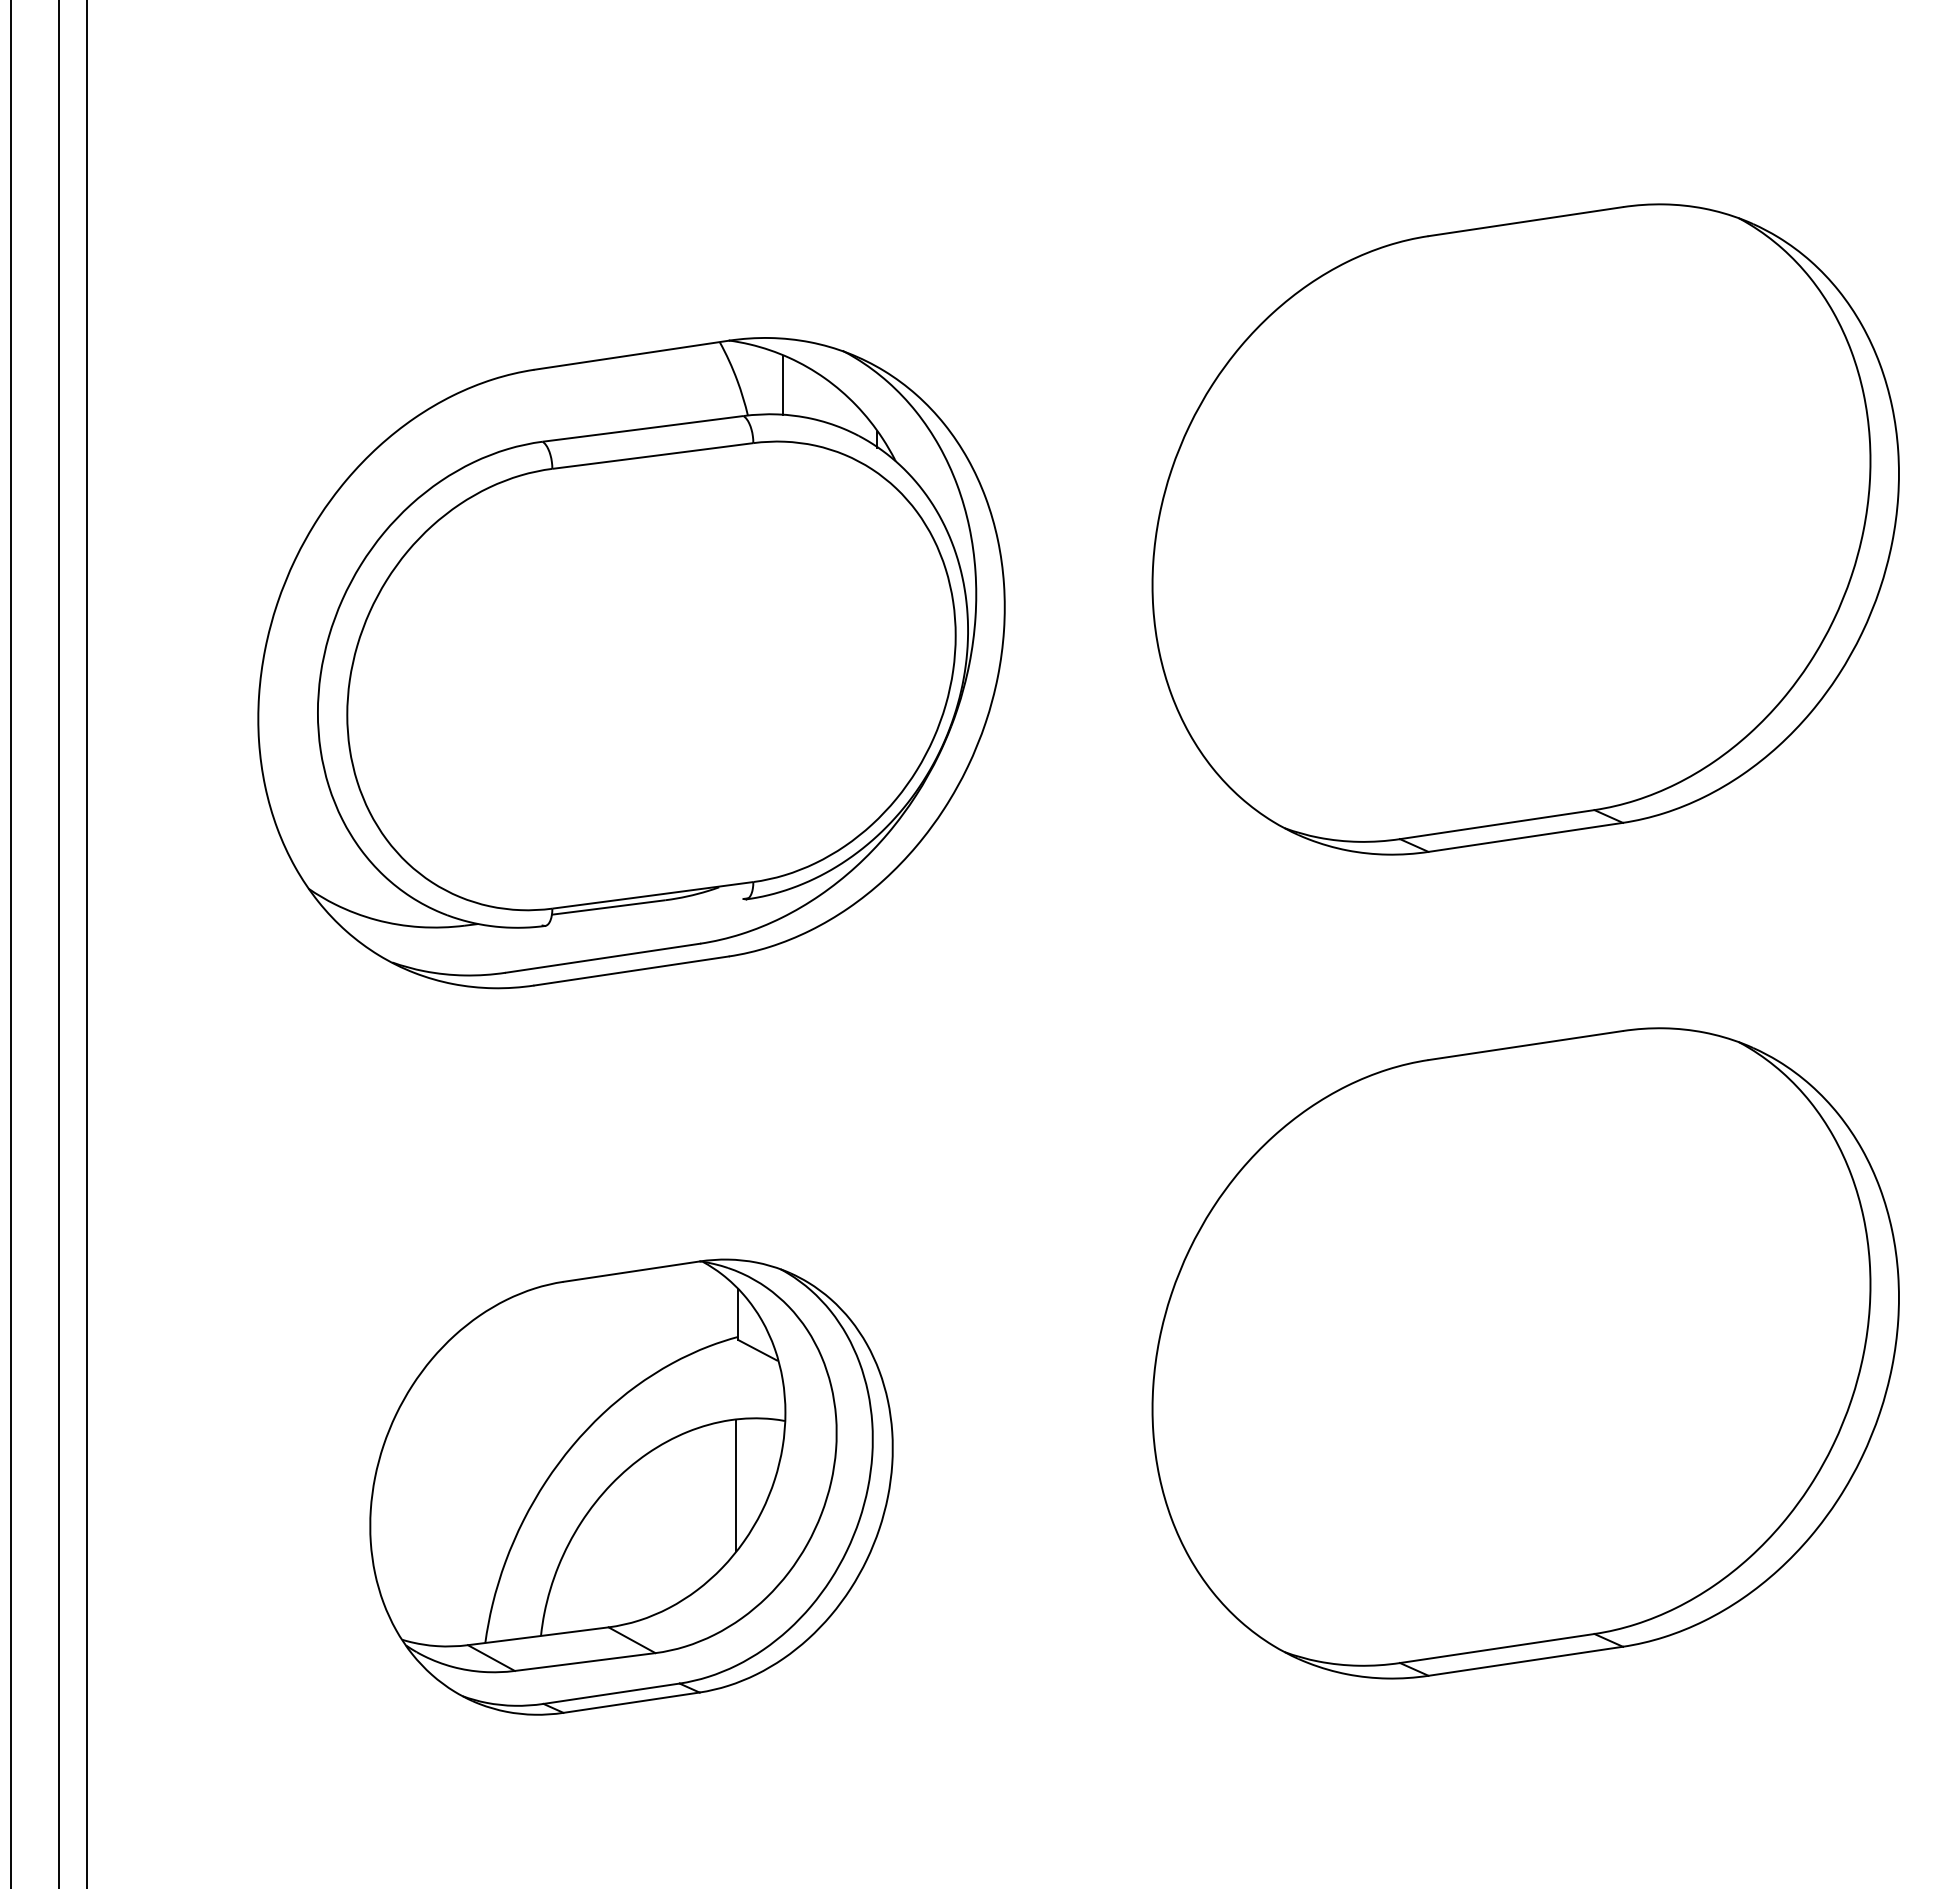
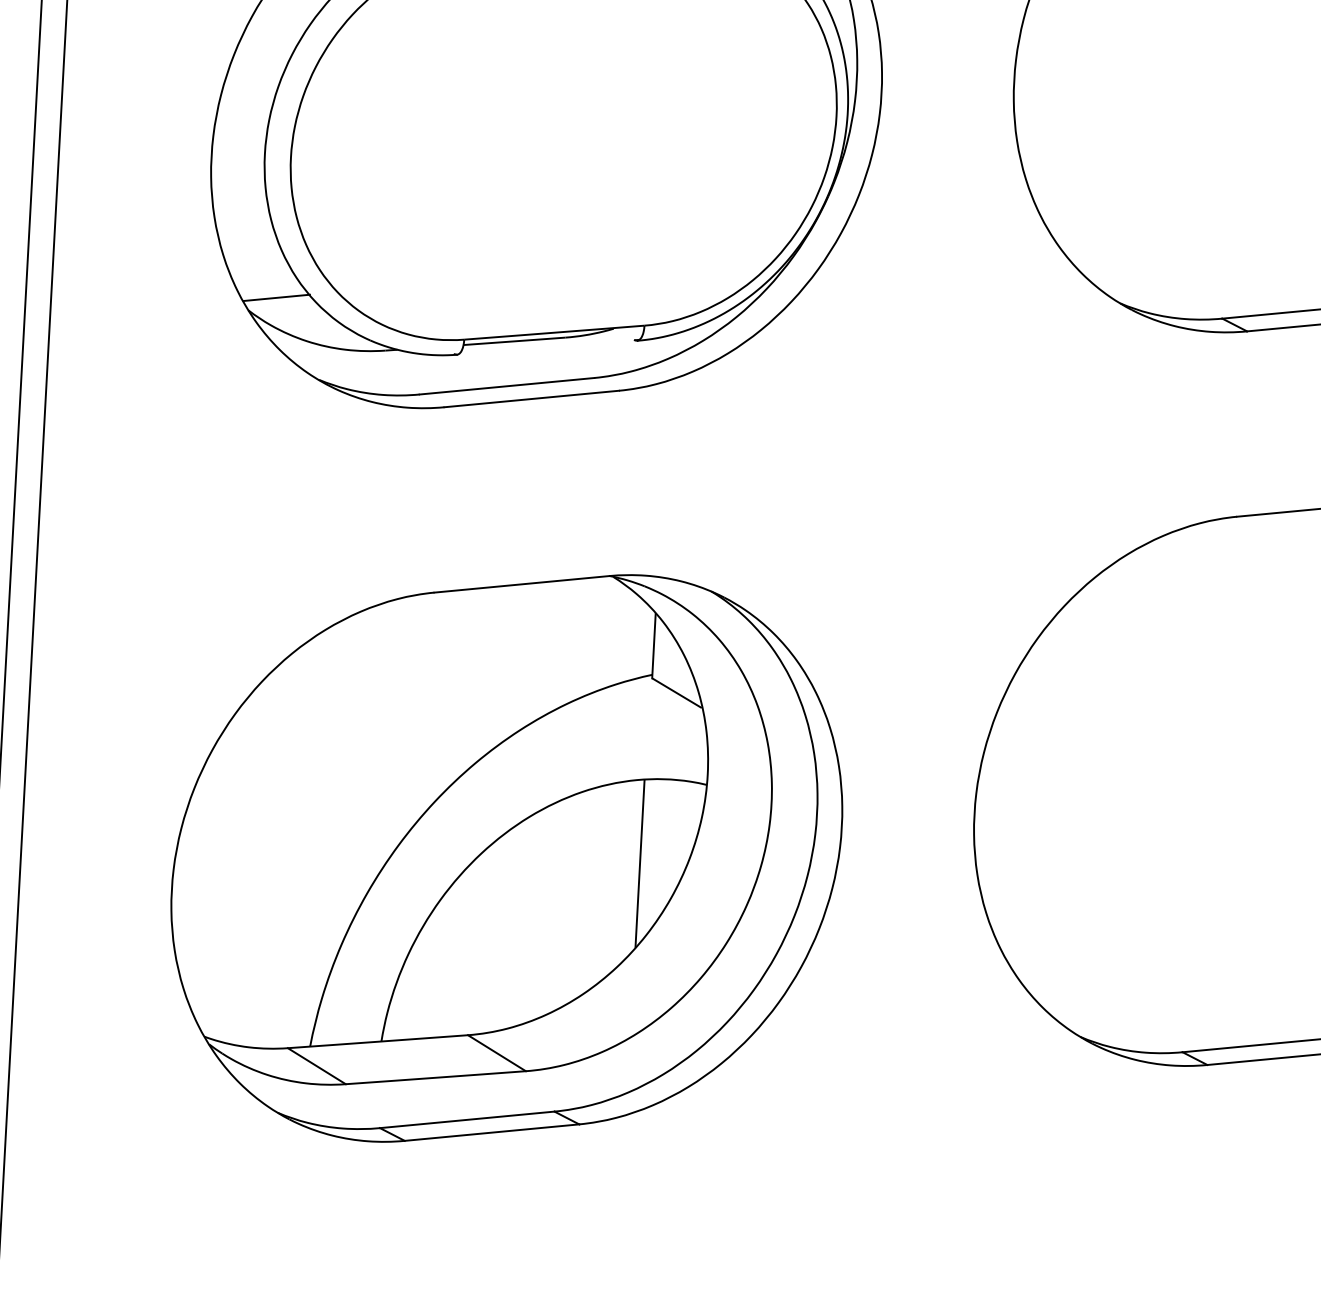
line: (339, 872) -> (276, 297), added
part: (631, 1487) -> (506, 858), size x1.43

